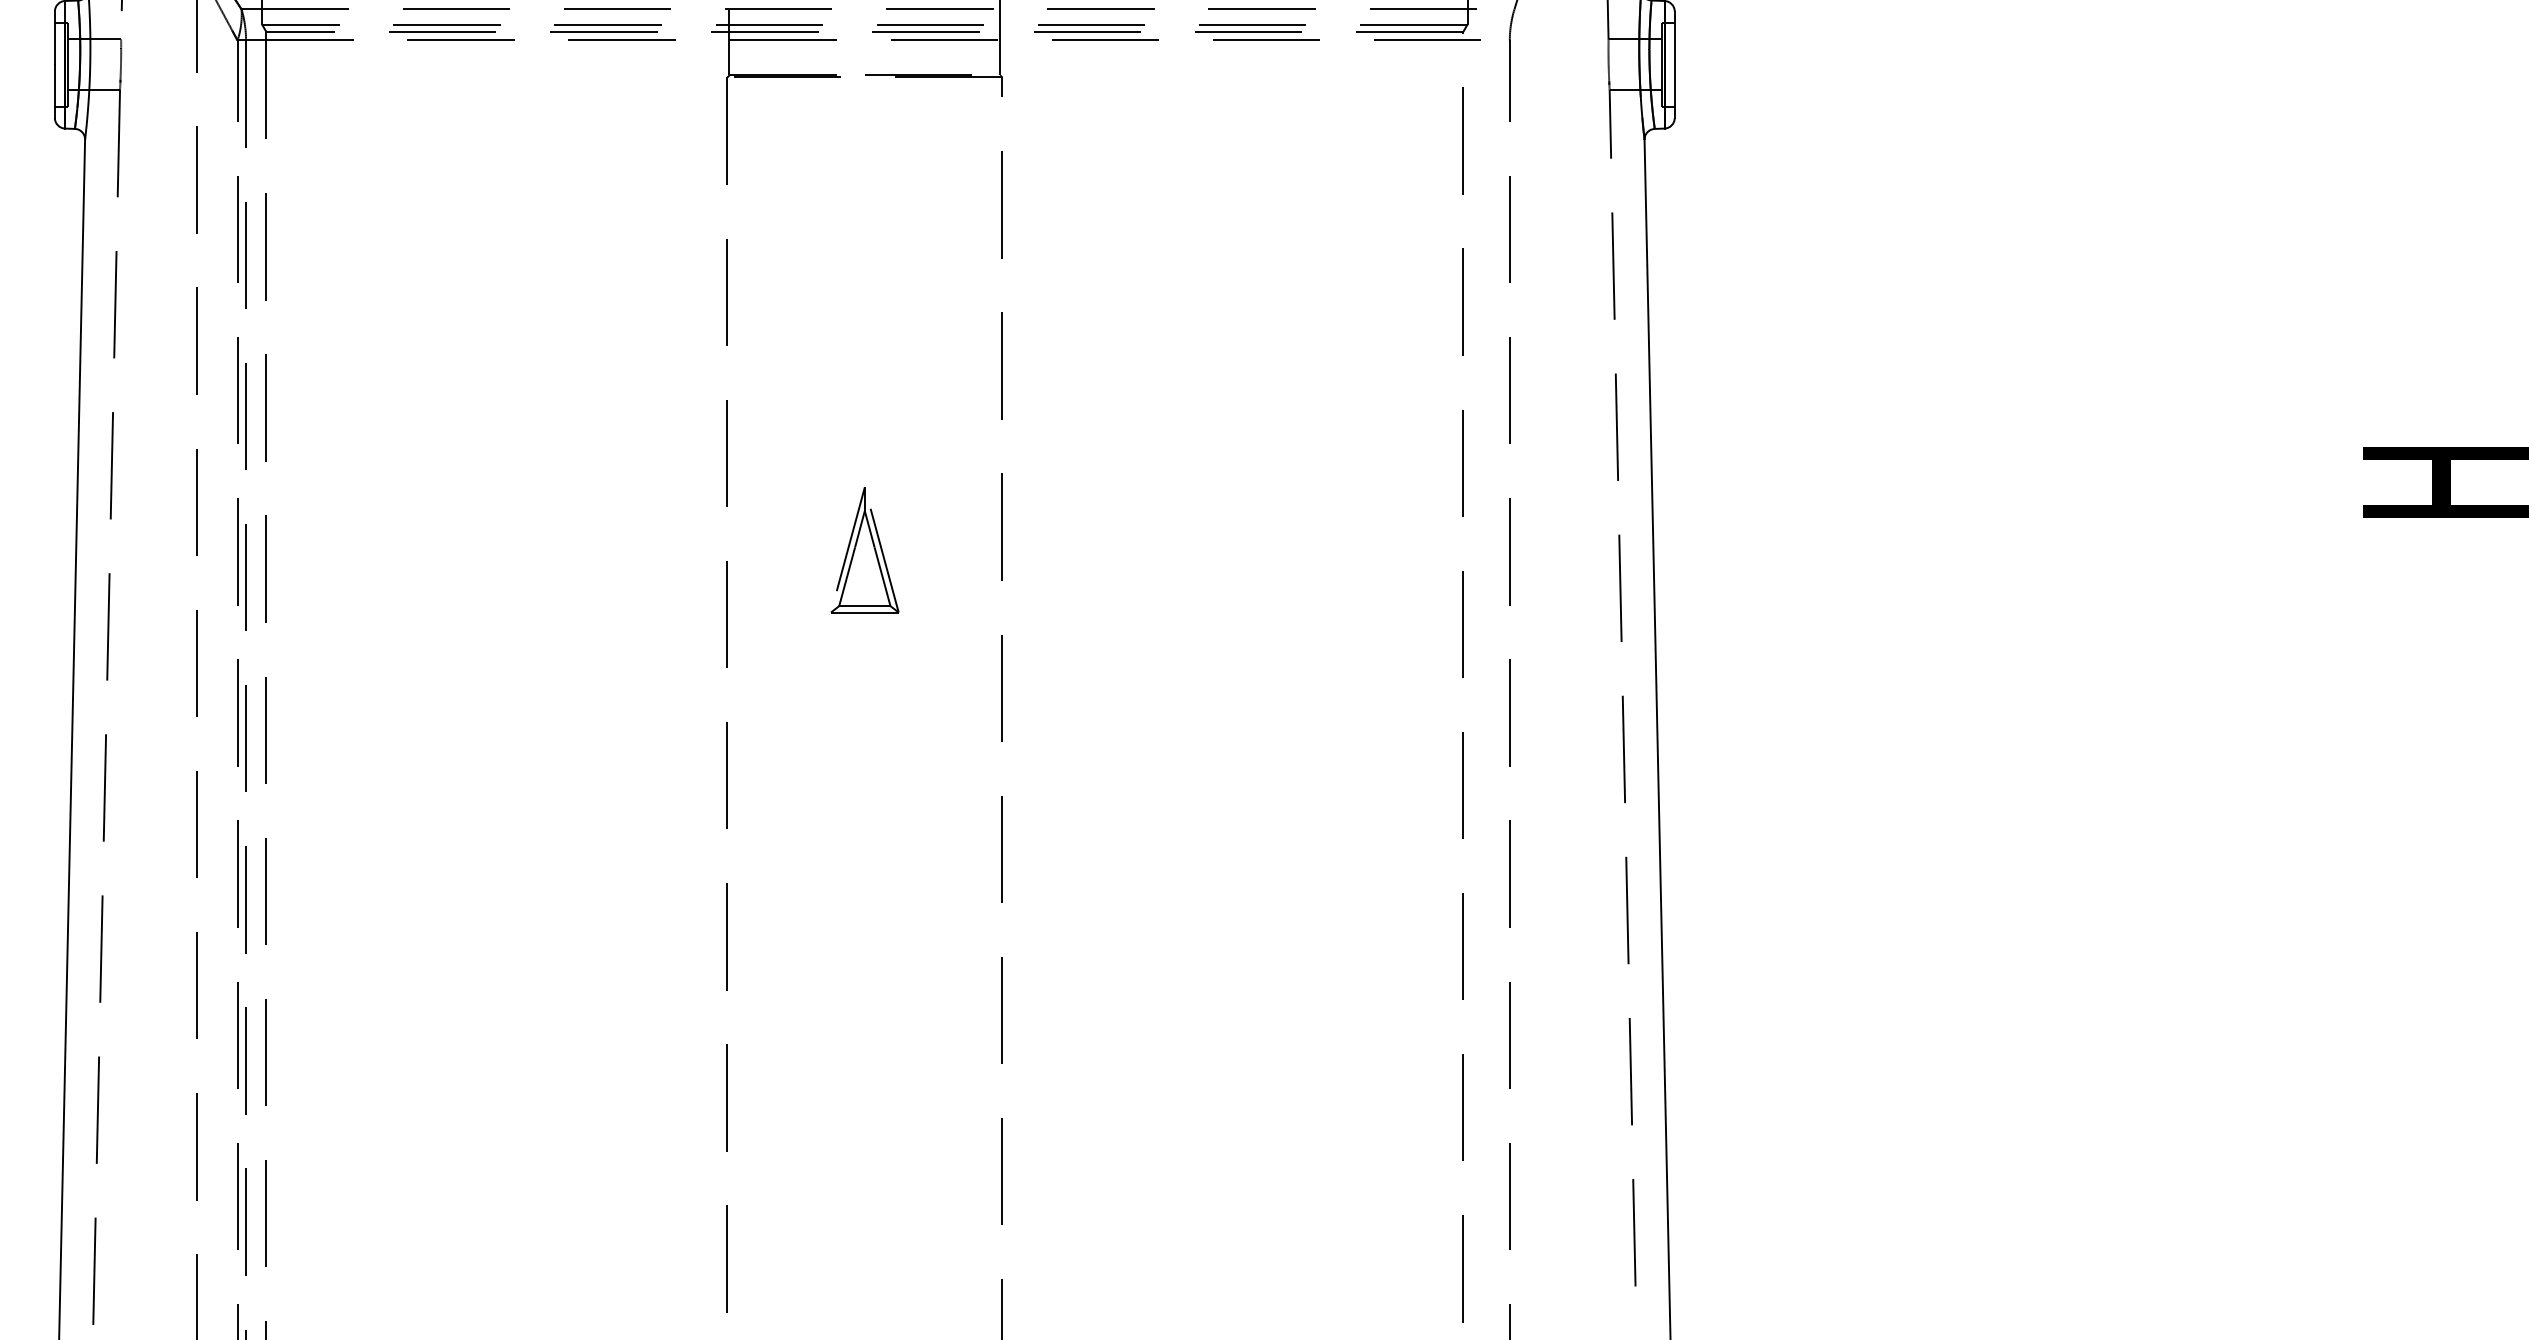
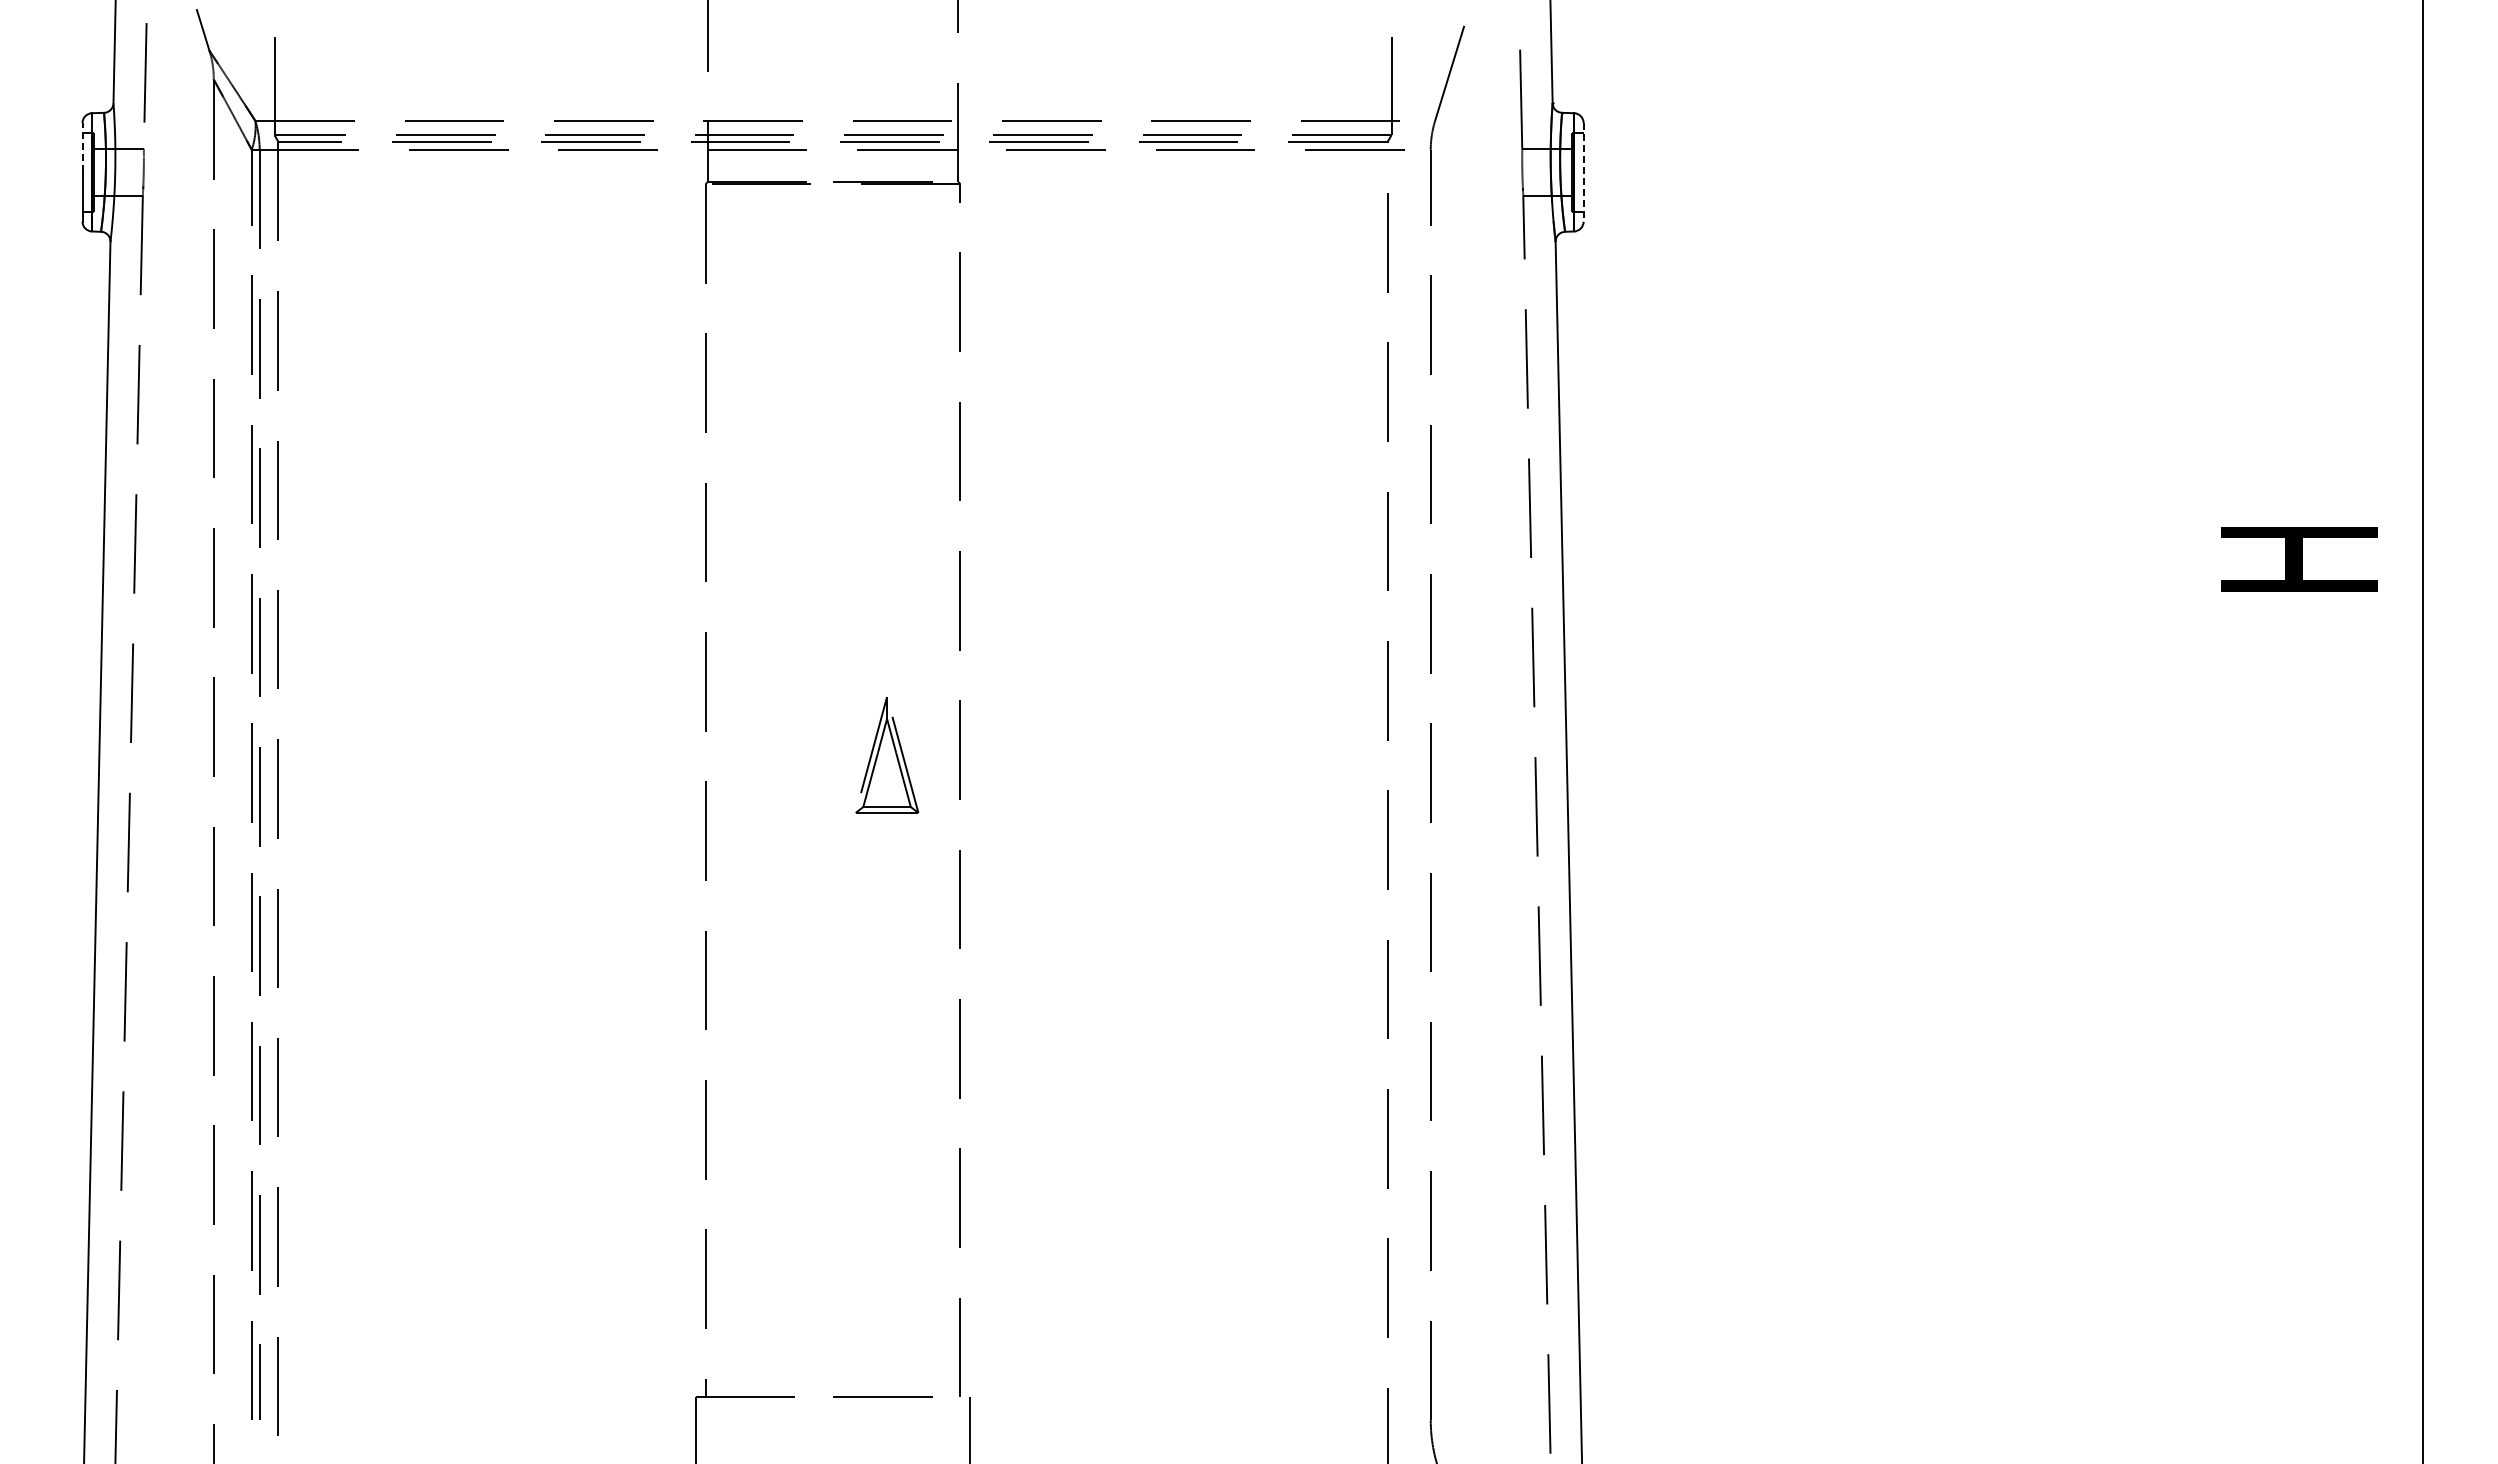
line: (54, 37) -> (82, 147), solid -> dashed
line: (1674, 64) -> (1583, 172), solid -> dashed
part: (865, 549) -> (887, 754), moved

